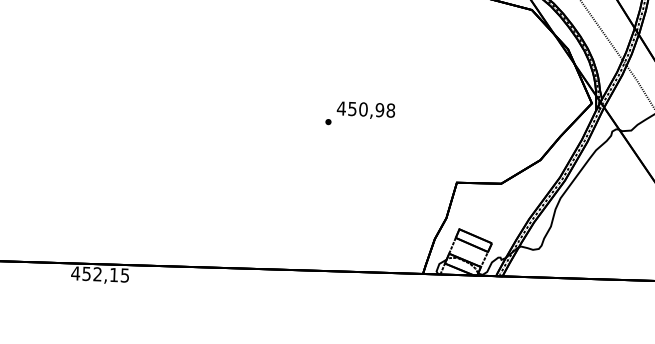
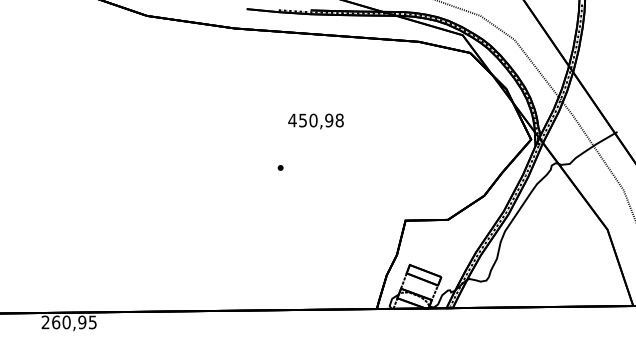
text: (365, 110) -> (315, 121), moved
text: (94, 274) -> (63, 322), 452,15 -> 260,95

